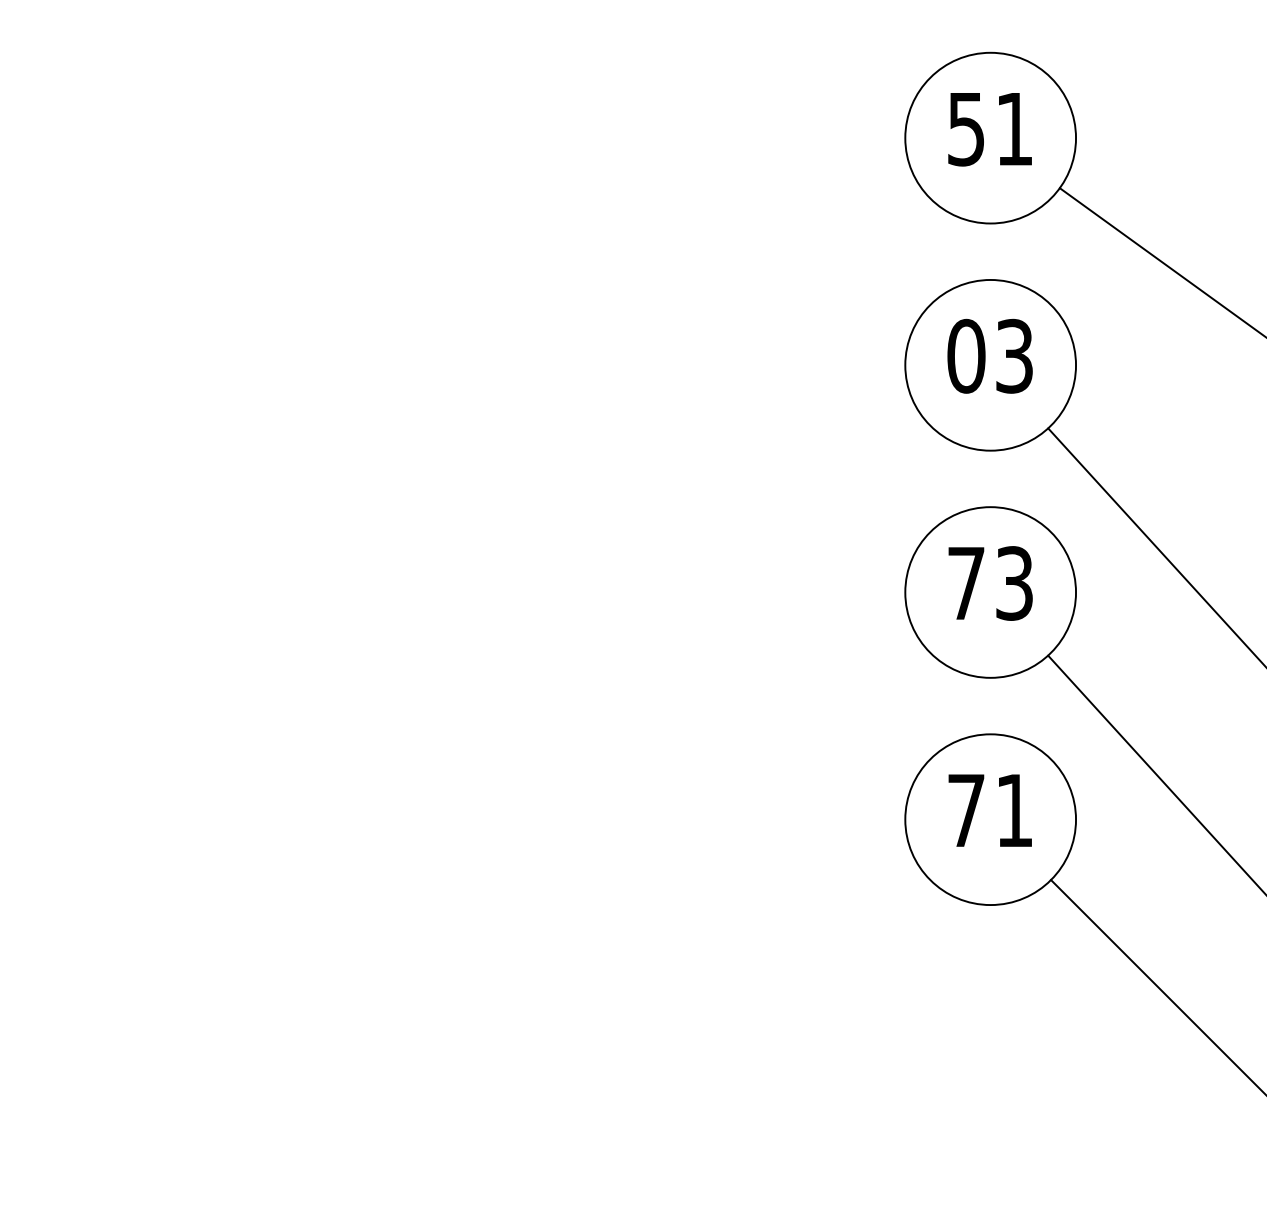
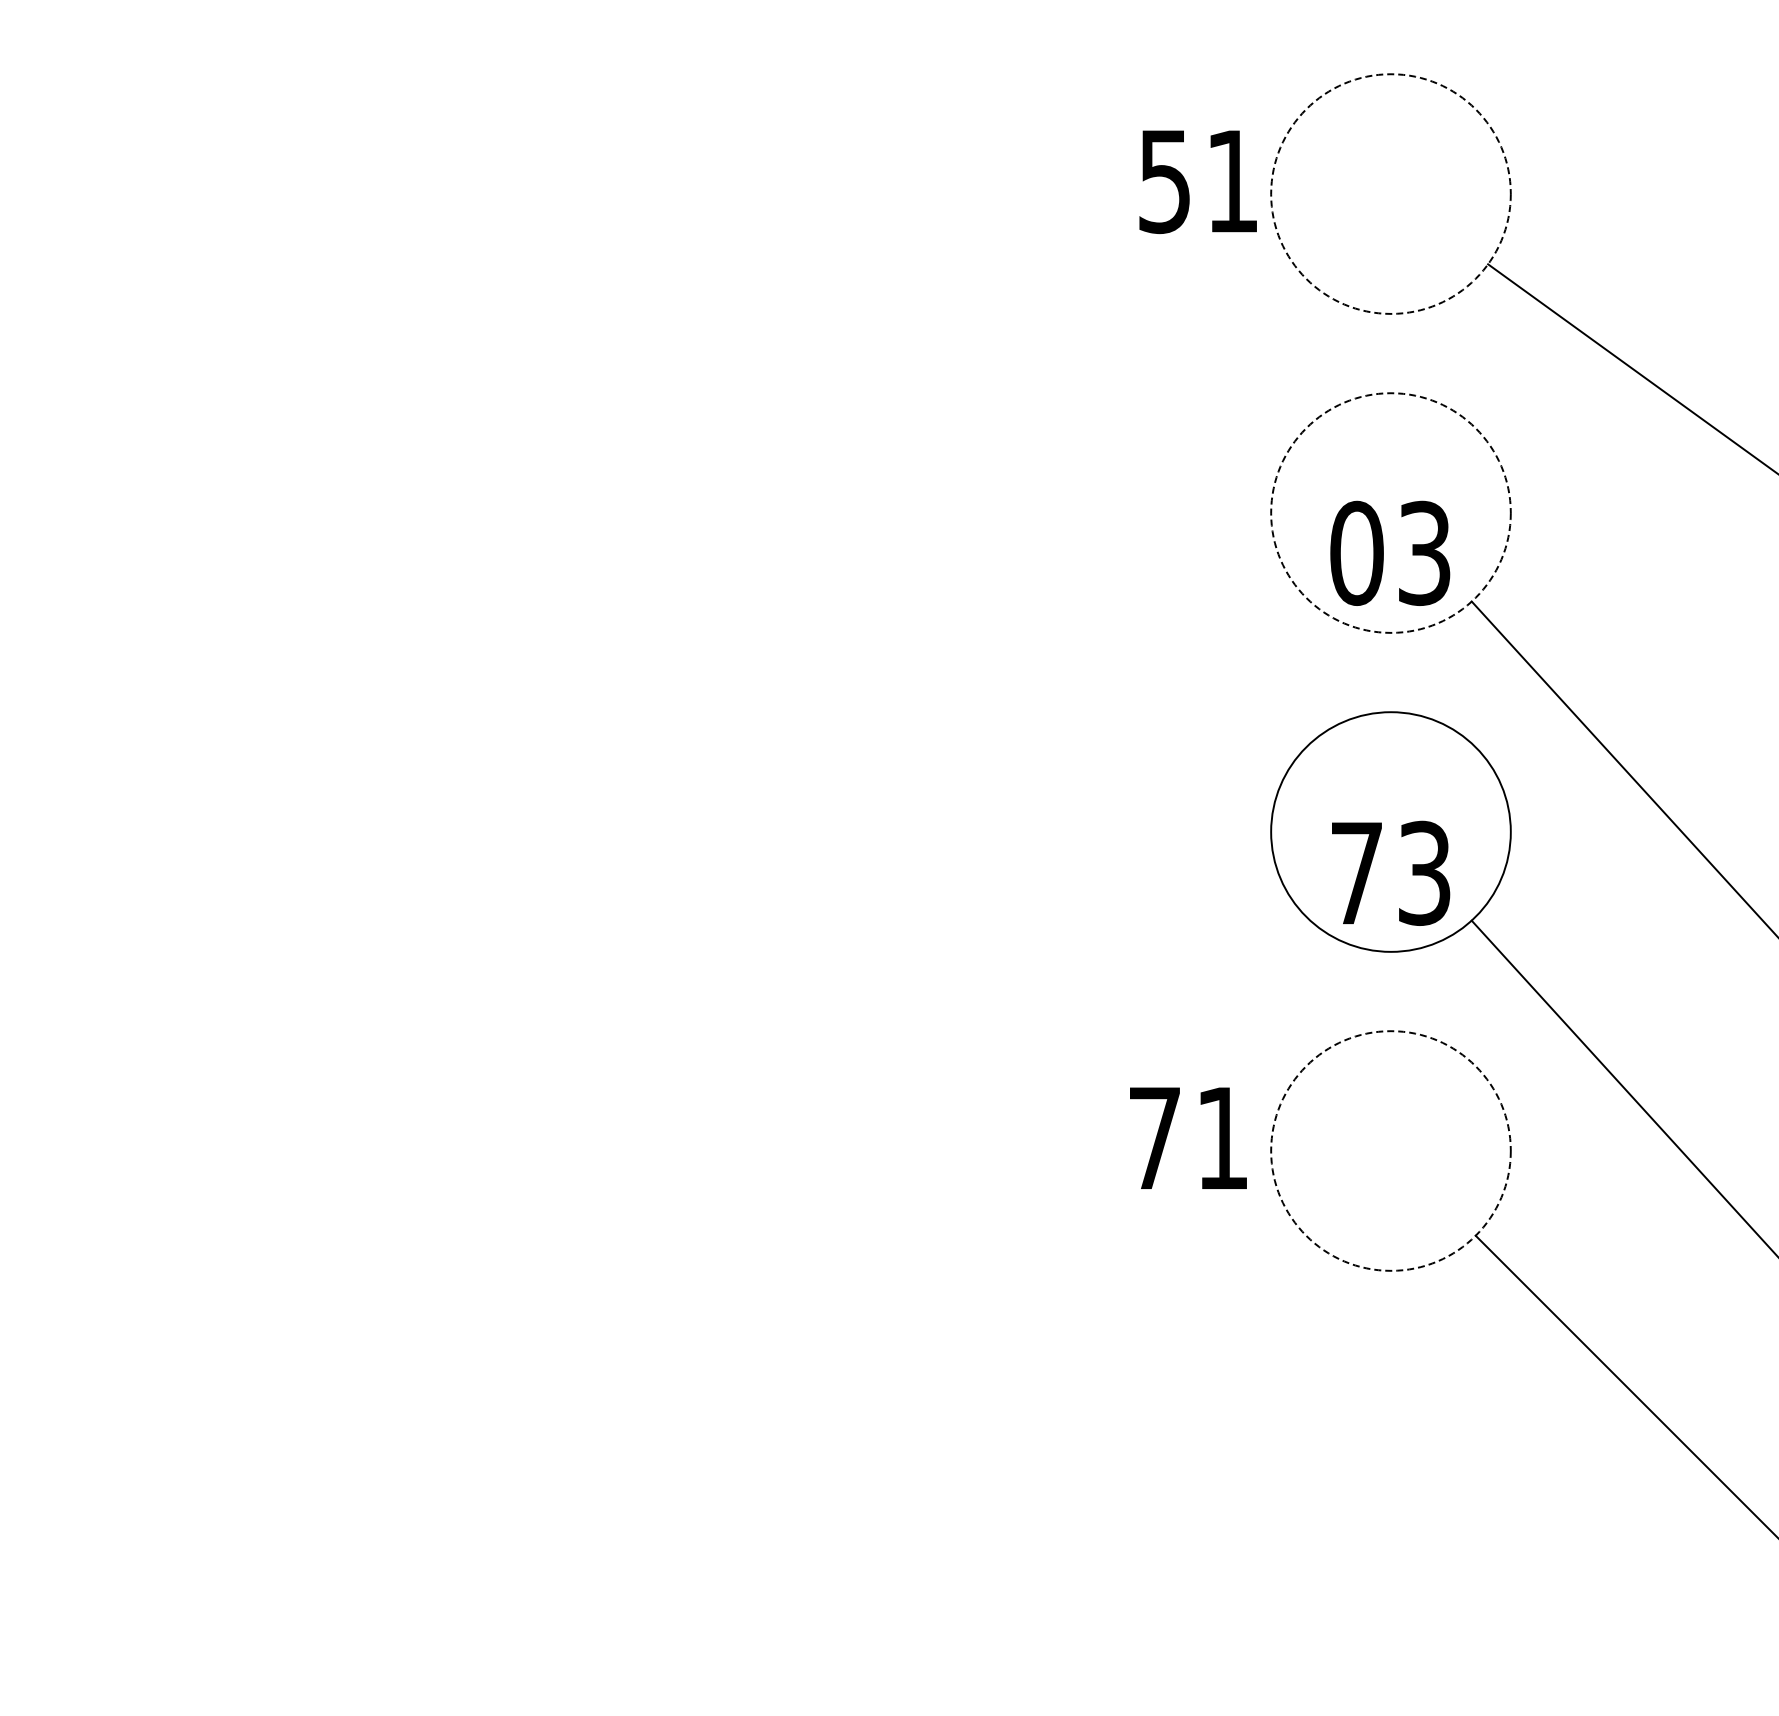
text: (989, 129) -> (1197, 181), moved
circle: (990, 137) -> (1390, 193), solid -> dashed
text: (990, 355) -> (1390, 552), moved
circle: (990, 364) -> (1390, 512), solid -> dashed
text: (991, 582) -> (1391, 872), moved
text: (990, 810) -> (1188, 1137), moved
circle: (990, 819) -> (1390, 1150), solid -> dashed

